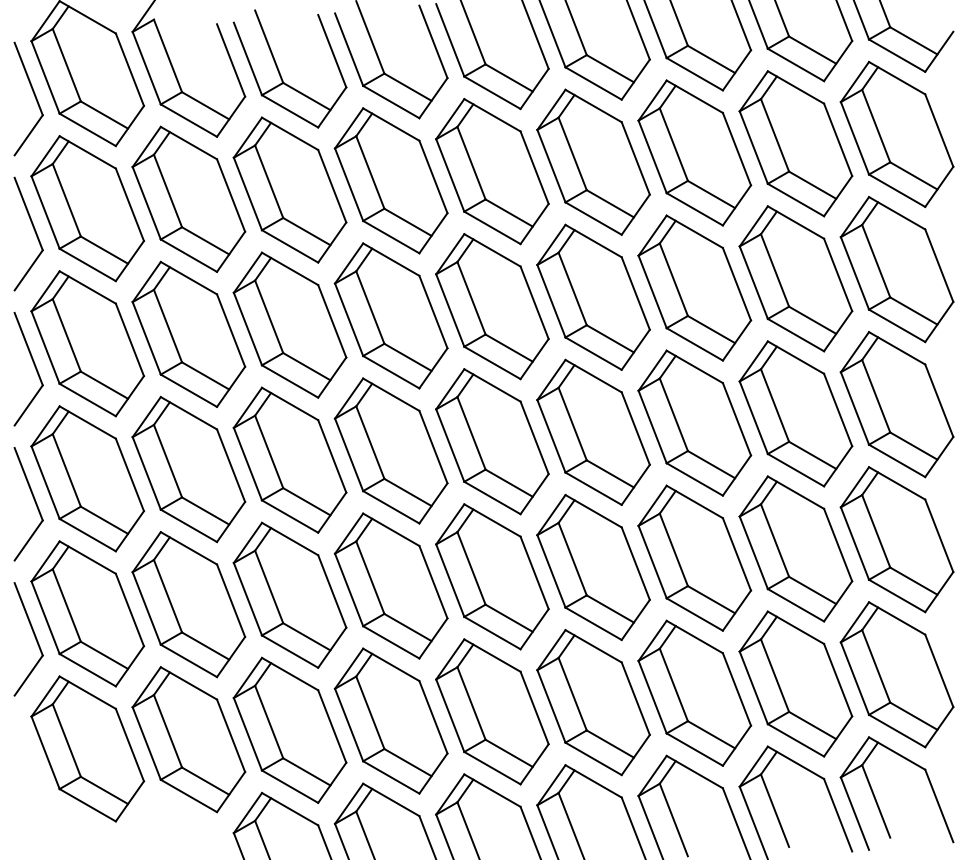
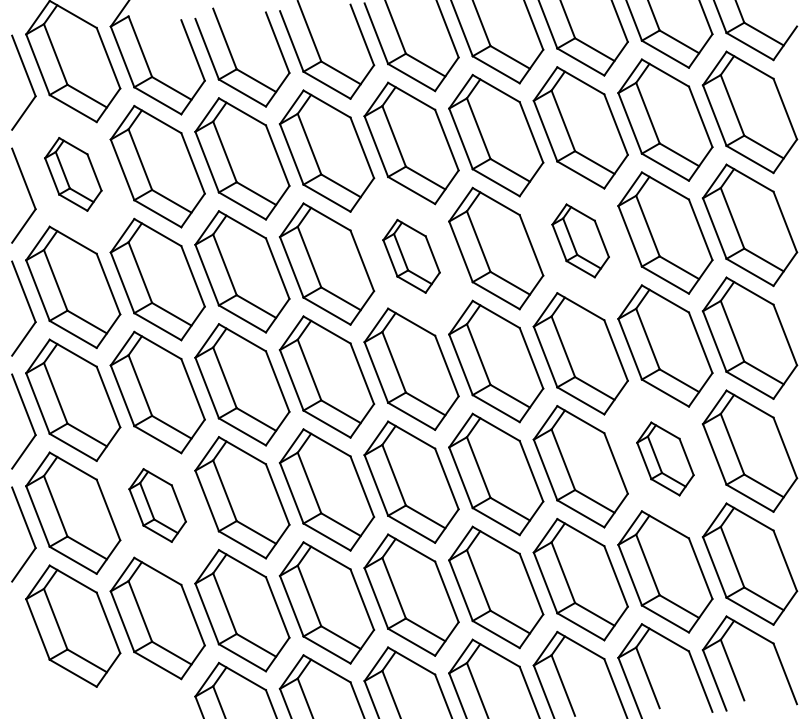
part: (88, 208) -> (73, 174), size x0.6
part: (694, 287) -> (580, 240), size x0.6
part: (492, 306) -> (411, 256), size x0.6
part: (796, 548) -> (665, 458), size x0.6
part: (188, 604) -> (157, 505), size x0.6

